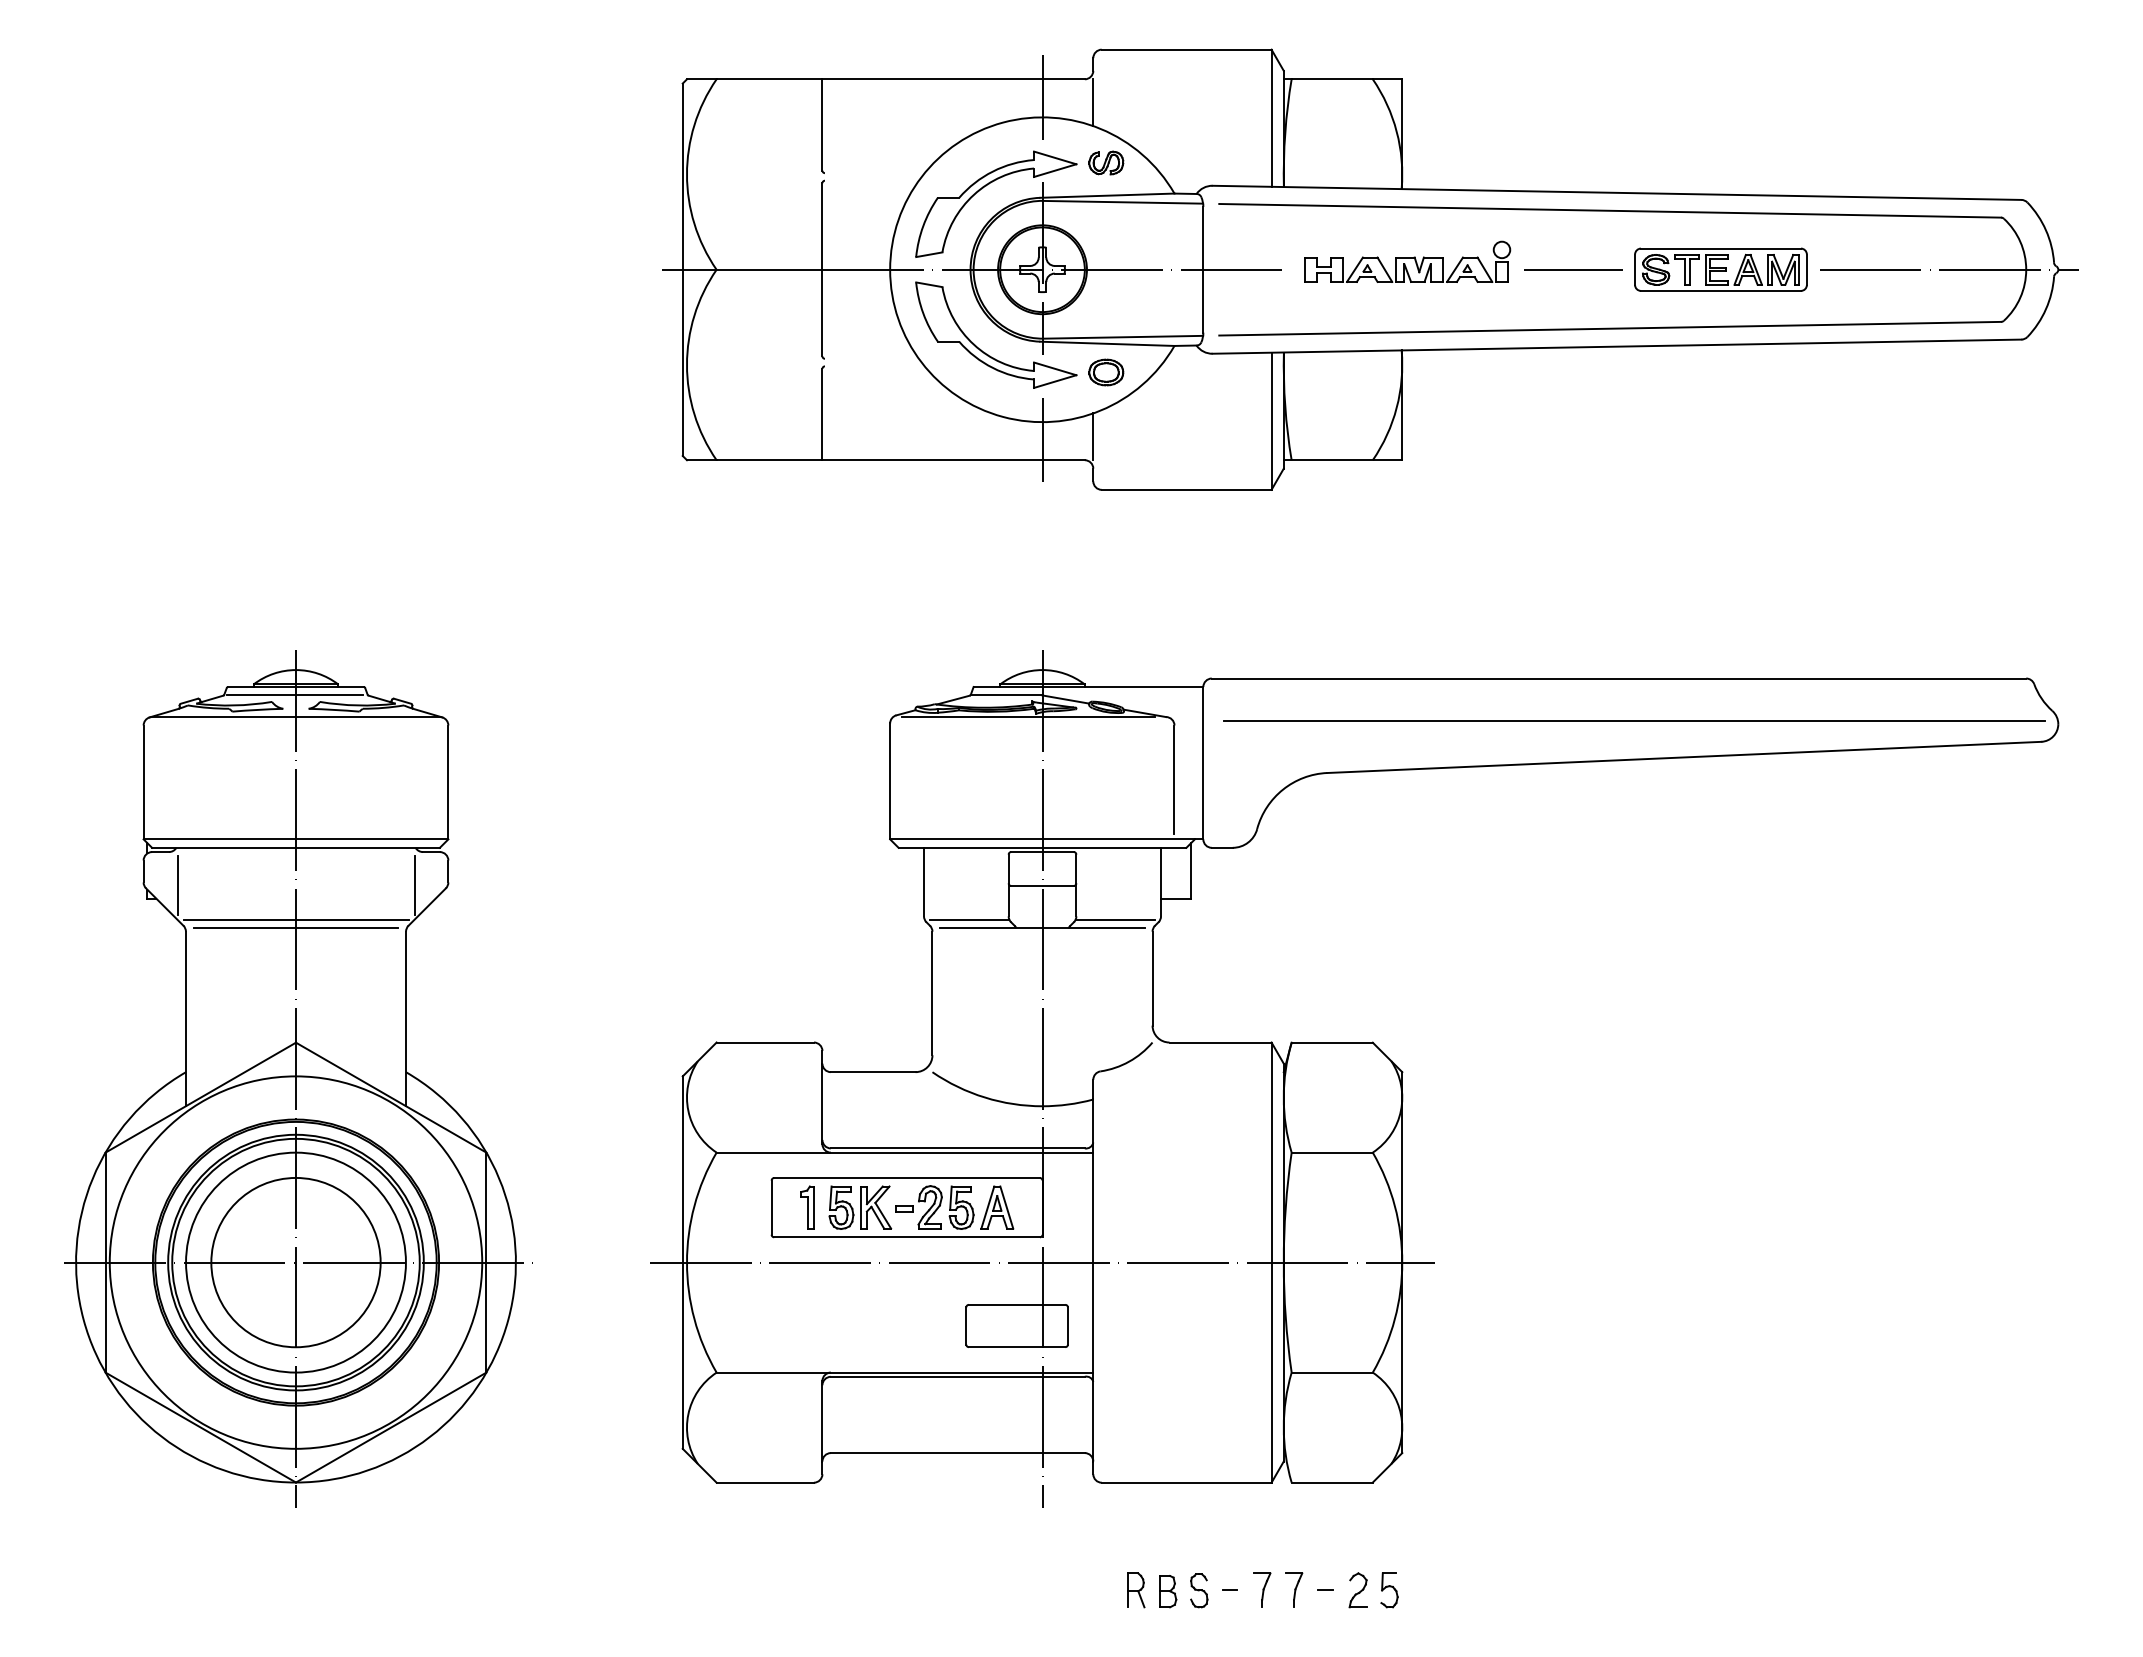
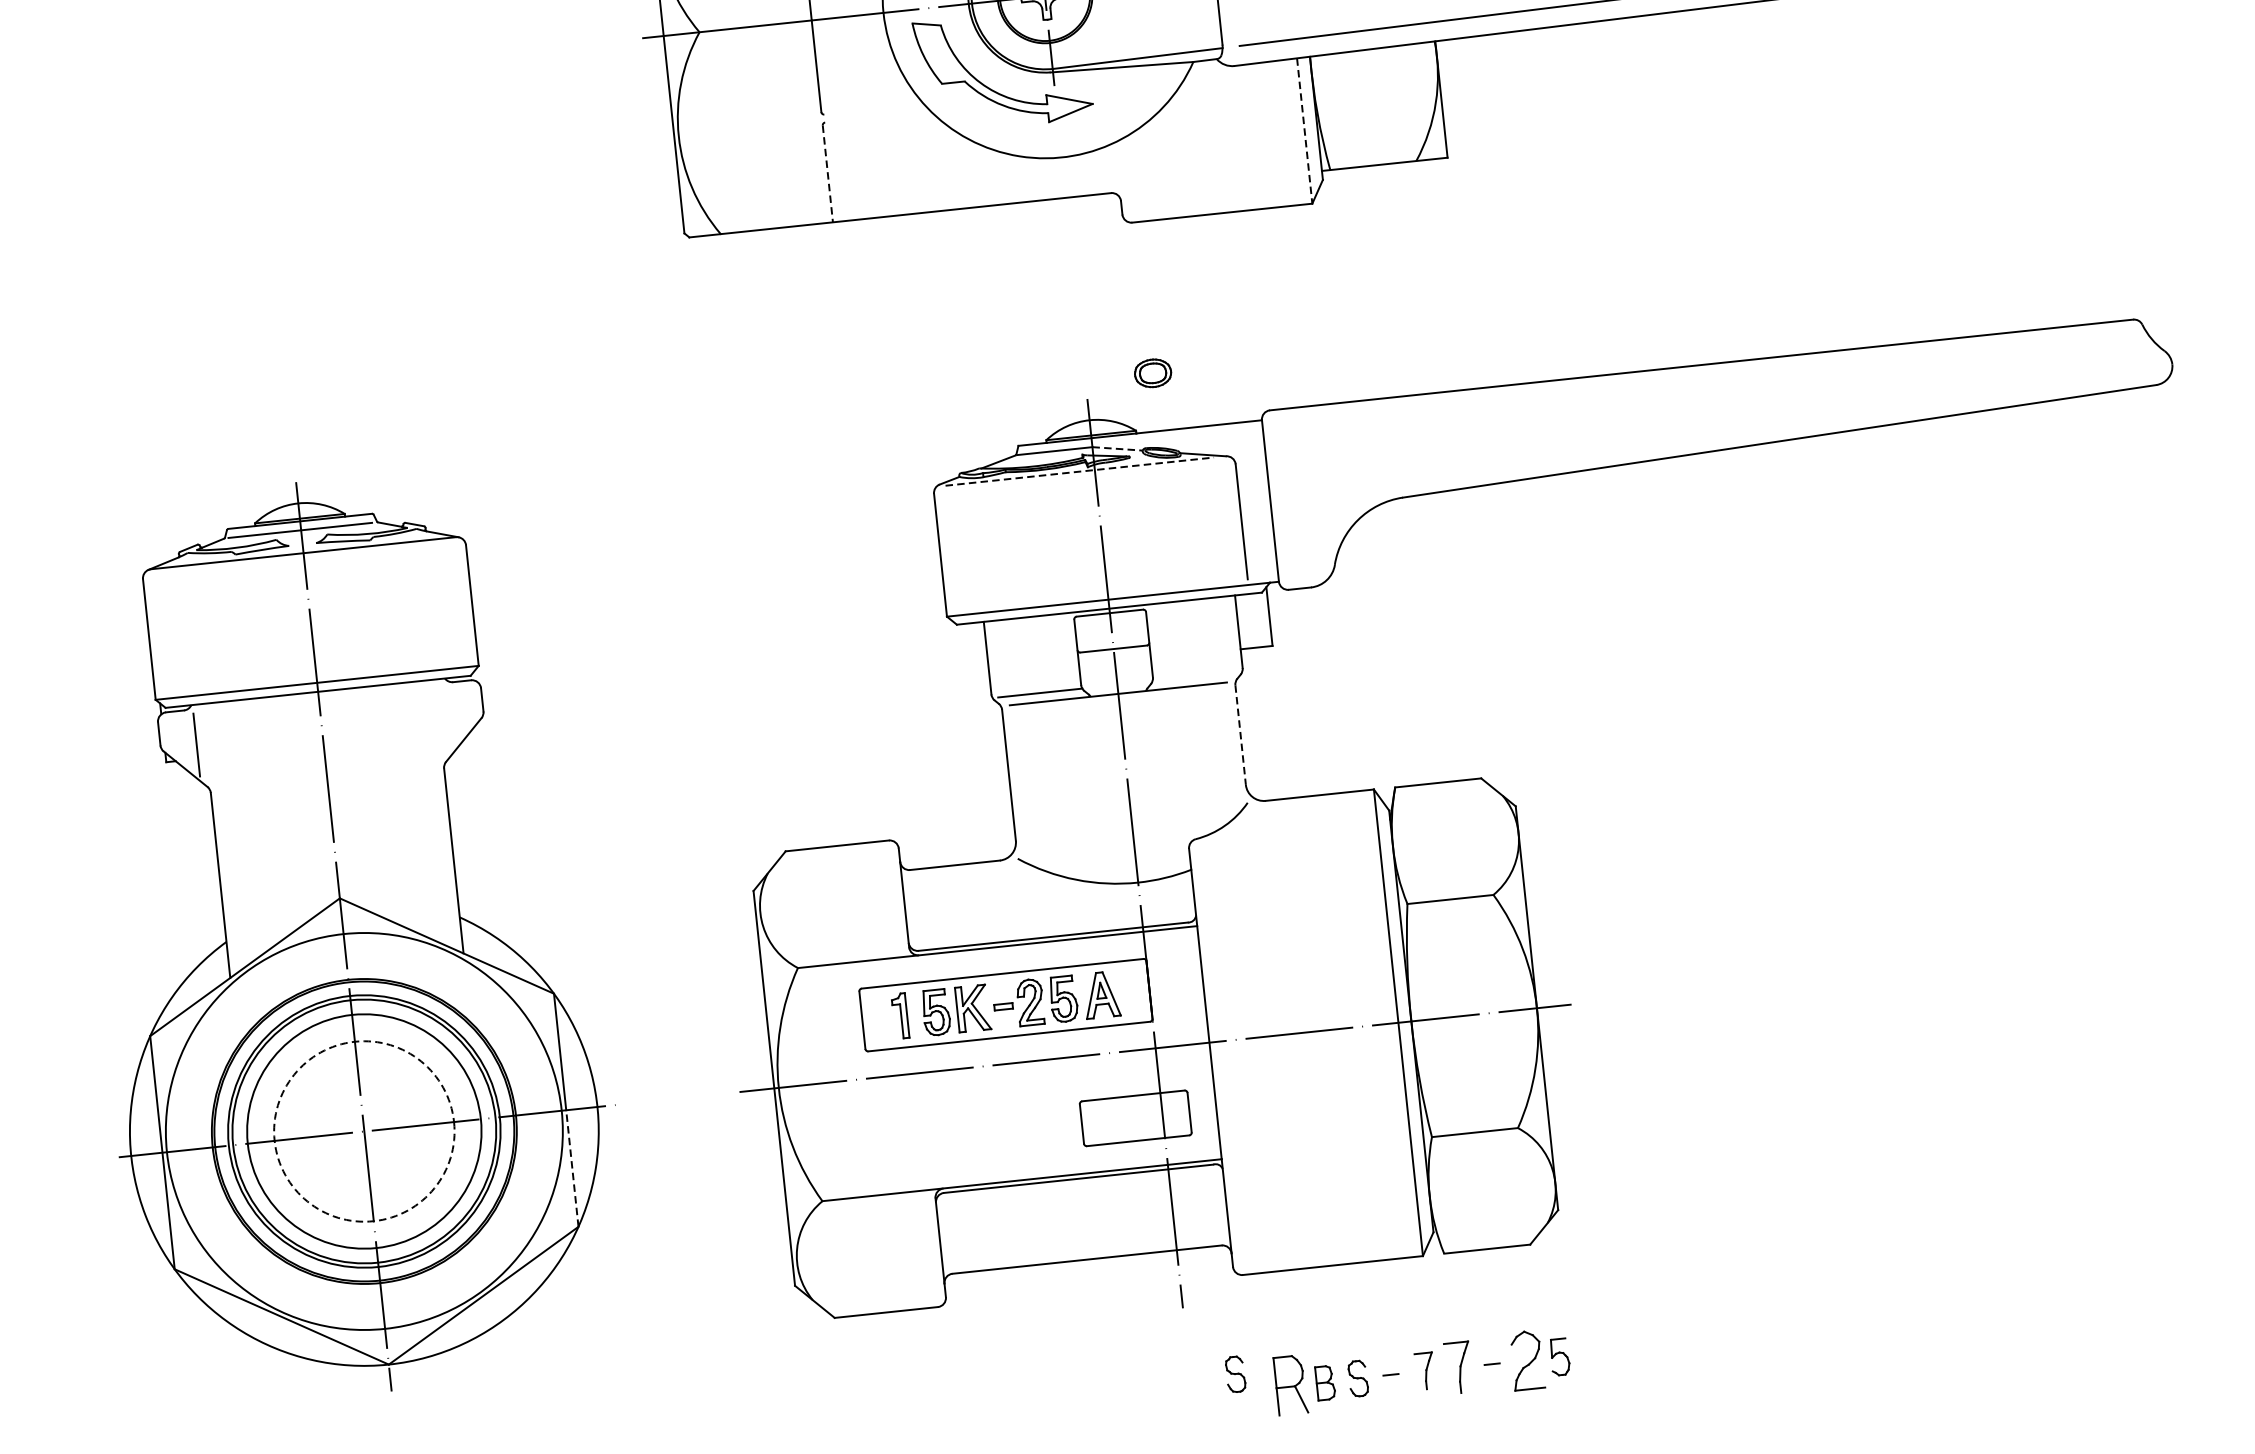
part: (1106, 372) -> (1153, 373), moved
line: (822, 414) -> (827, 173), solid -> dashed
line: (1271, 421) -> (1304, 131), solid -> dashed
line: (1093, 436) -> (1117, 166), removed
line: (1042, 439) -> (1063, 175), removed
line: (1065, 699) -> (1117, 448), solid -> dashed
line: (1028, 717) -> (1080, 472), solid -> dashed
line: (1633, 720) -> (1721, 407), removed
line: (414, 885) -> (447, 718), removed
line: (295, 919) -> (325, 767), removed
line: (1115, 919) -> (1194, 676), removed
line: (295, 928) -> (326, 777), removed
line: (1152, 978) -> (1240, 734), solid -> dashed
circle: (295, 1262) -> (363, 1131), solid -> dashed
line: (486, 1317) -> (572, 1168), solid -> dashed
part: (1085, 1574) -> (1235, 1374), added
part: (1294, 1589) -> (1459, 1366), size x1.4
part: (1136, 1590) -> (1291, 1385), size x1.6
part: (1357, 1590) -> (1526, 1360), size x1.6

